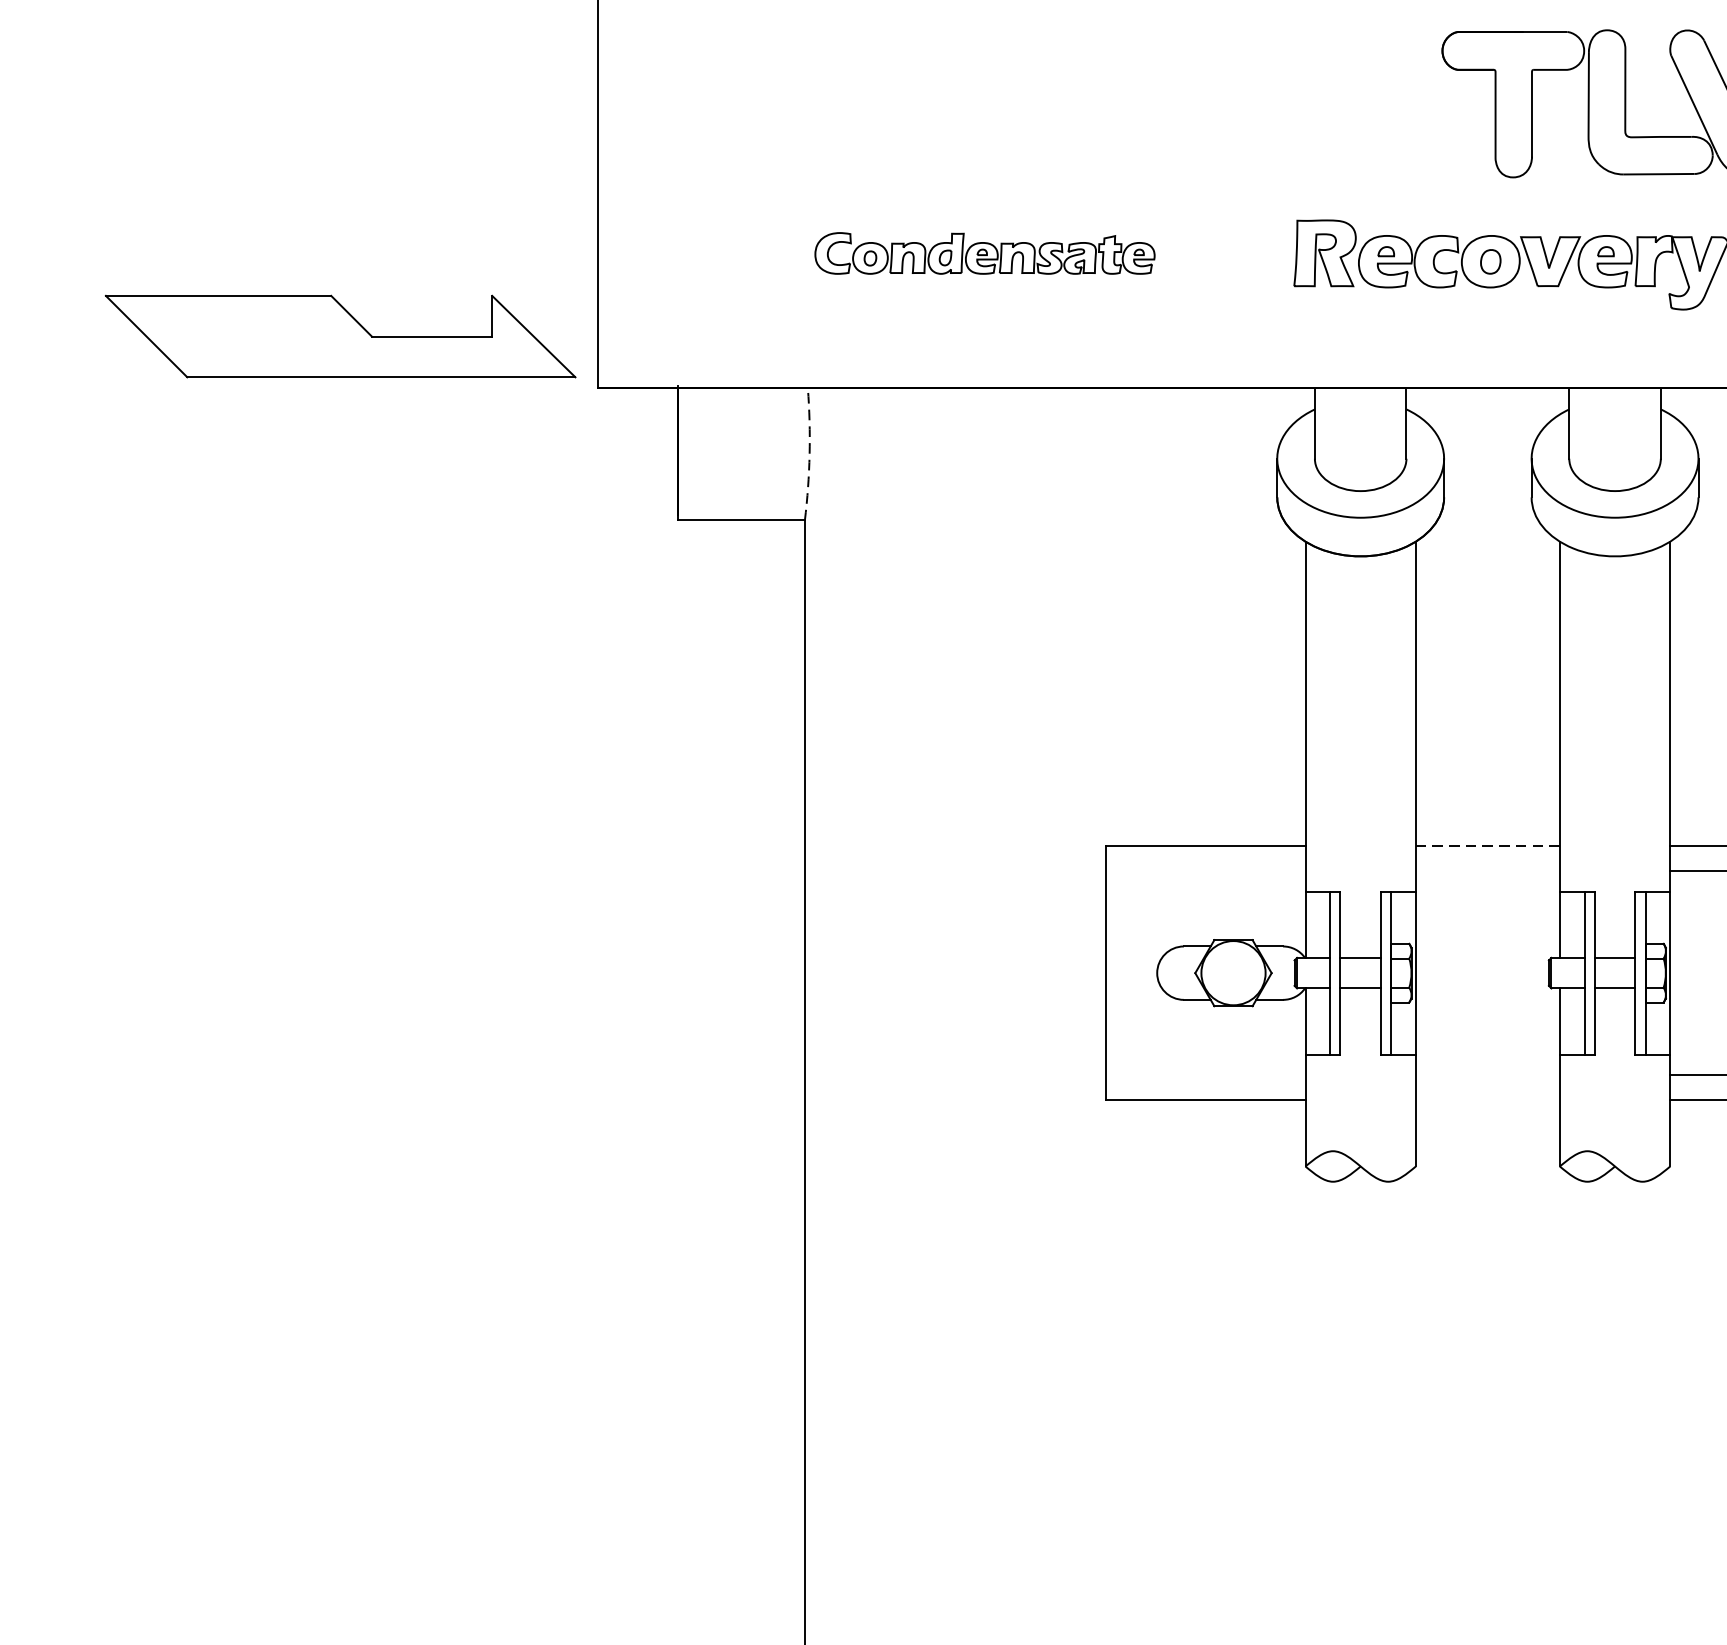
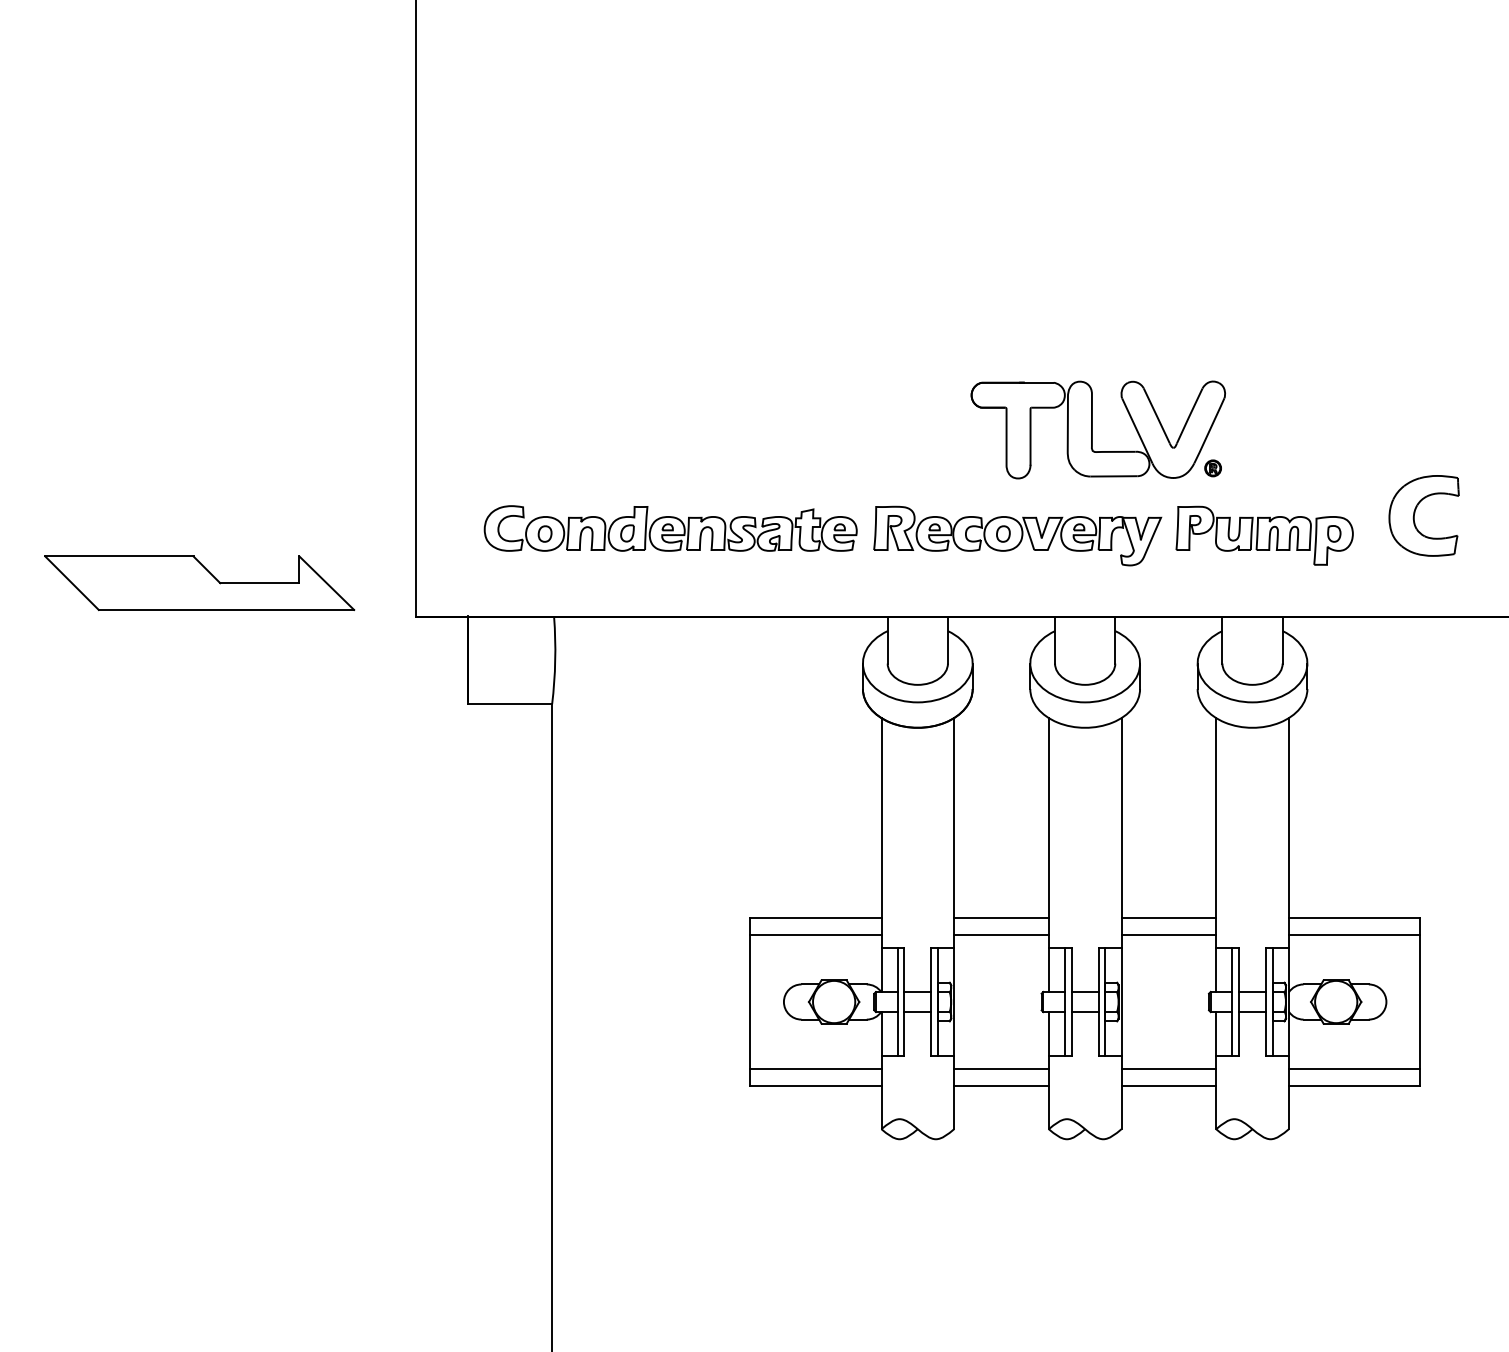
part: (984, 253) -> (670, 528), size x1.67
part: (340, 335) -> (199, 582), moved
arc: (809, 454) -> (555, 660), dashed -> solid
line: (1487, 846) -> (1001, 918), dashed -> solid
line: (1205, 872) -> (815, 935), added
line: (1487, 872) -> (1001, 935), added
line: (1205, 1074) -> (815, 1068), added
line: (1487, 1074) -> (1001, 1068), added
line: (1487, 1100) -> (1001, 1085), added

